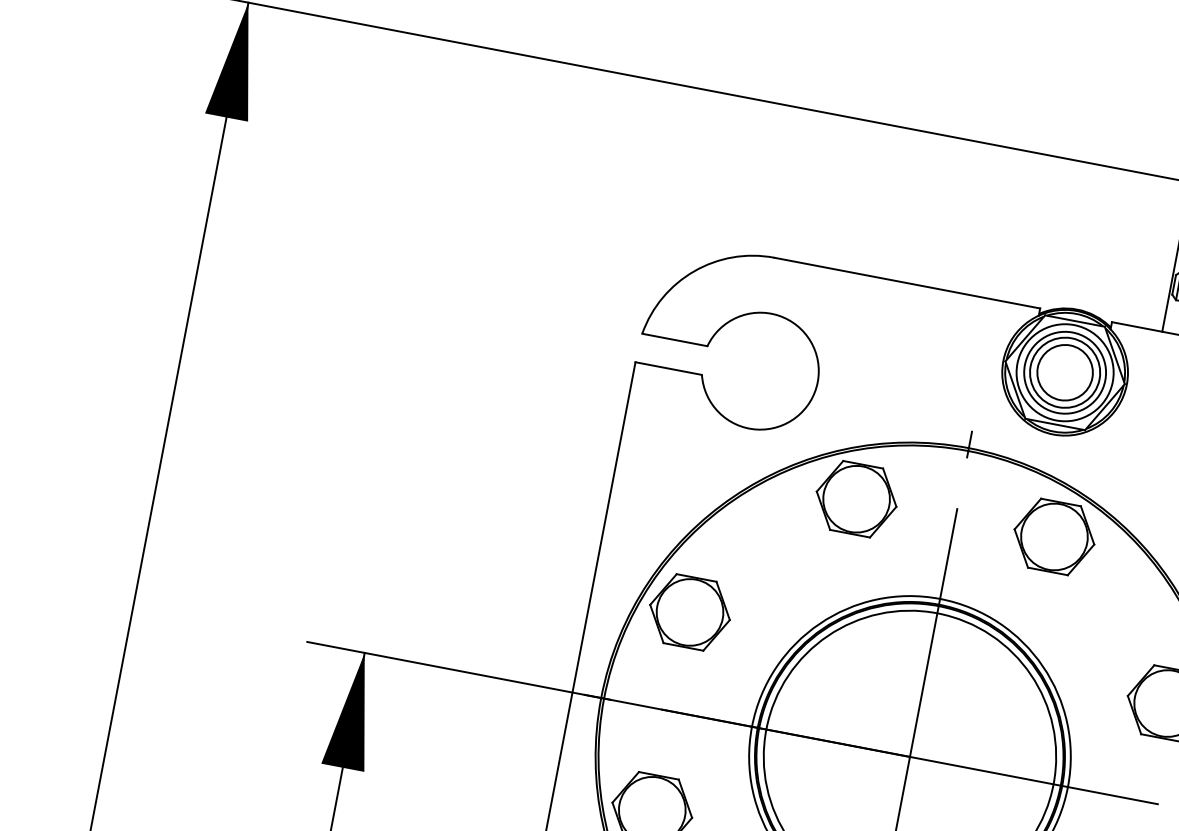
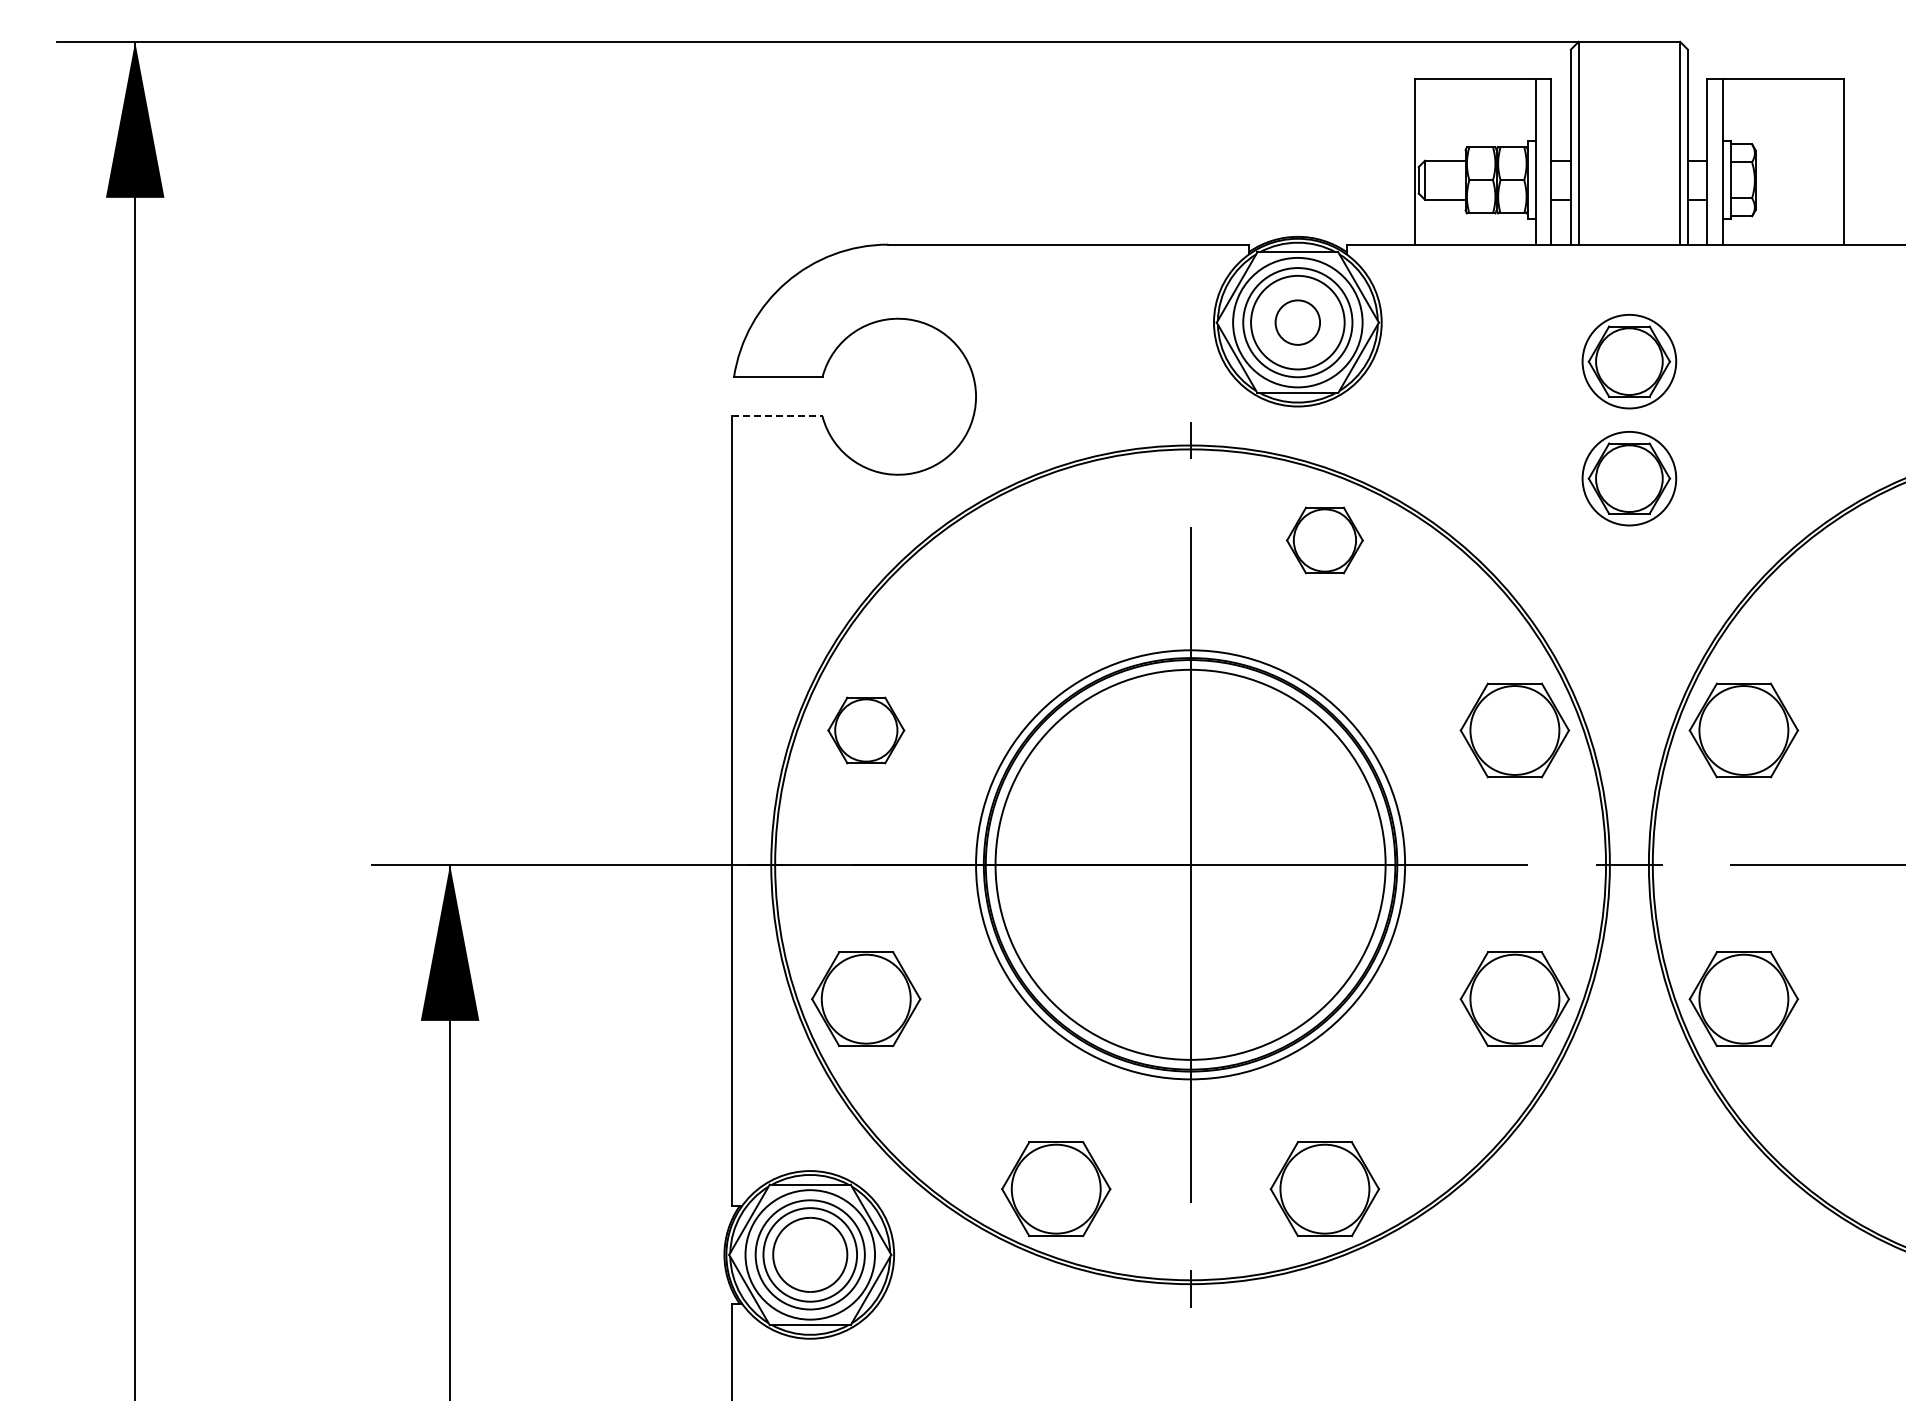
line: (668, 368) -> (777, 416), solid -> dashed
circle: (1064, 372) -> (1297, 322), size x0.6
part: (856, 499) -> (1056, 540), removed
part: (1054, 536) -> (1324, 540), size x0.7
part: (690, 612) -> (866, 730), size x0.7

